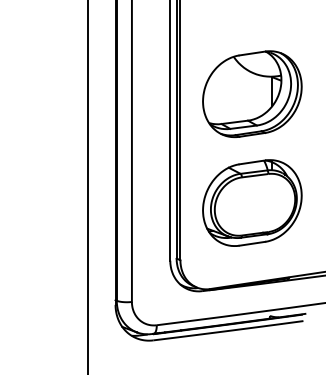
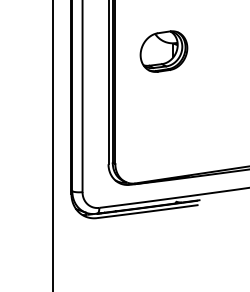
part: (251, 93) -> (163, 51), size x0.7
part: (251, 203) -> (163, 125), removed

